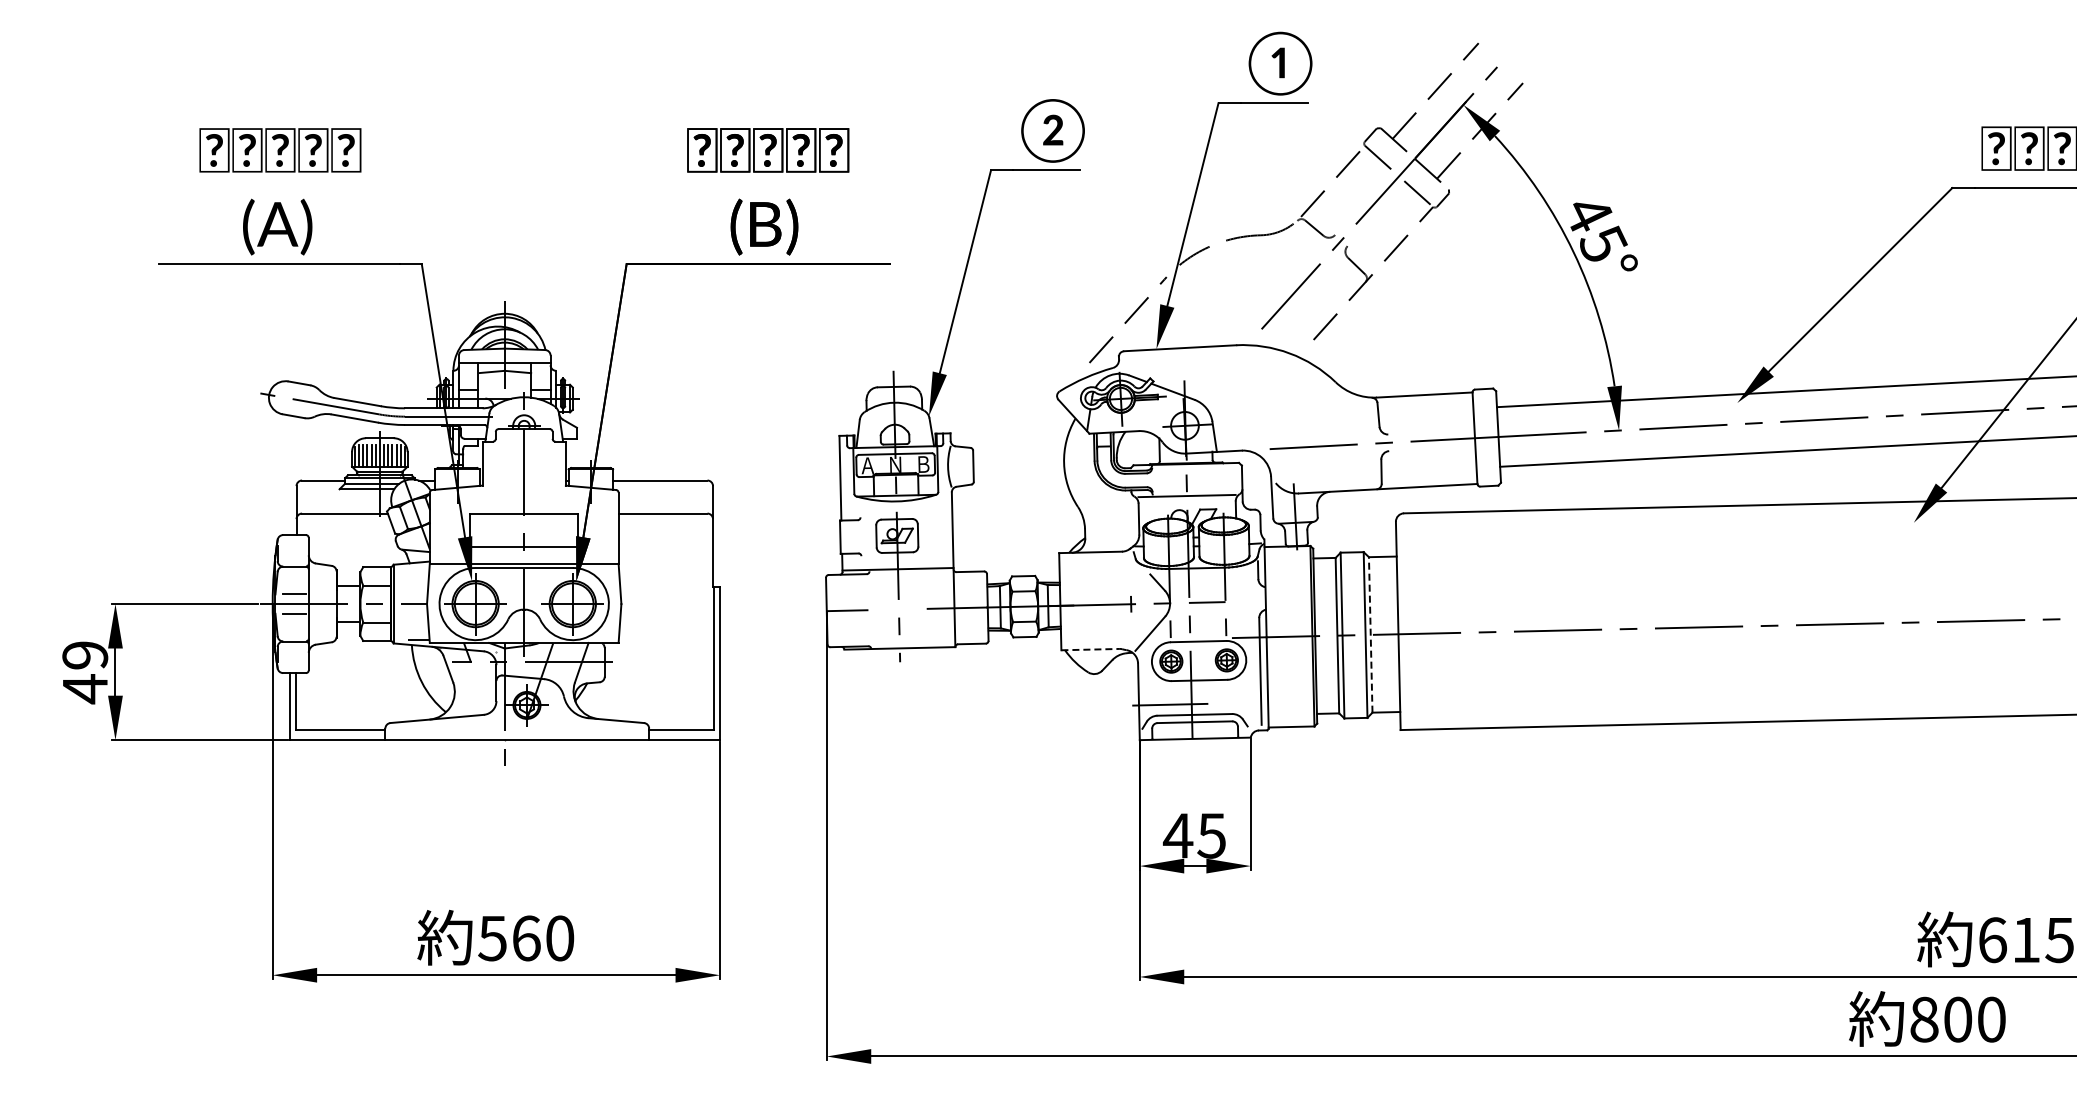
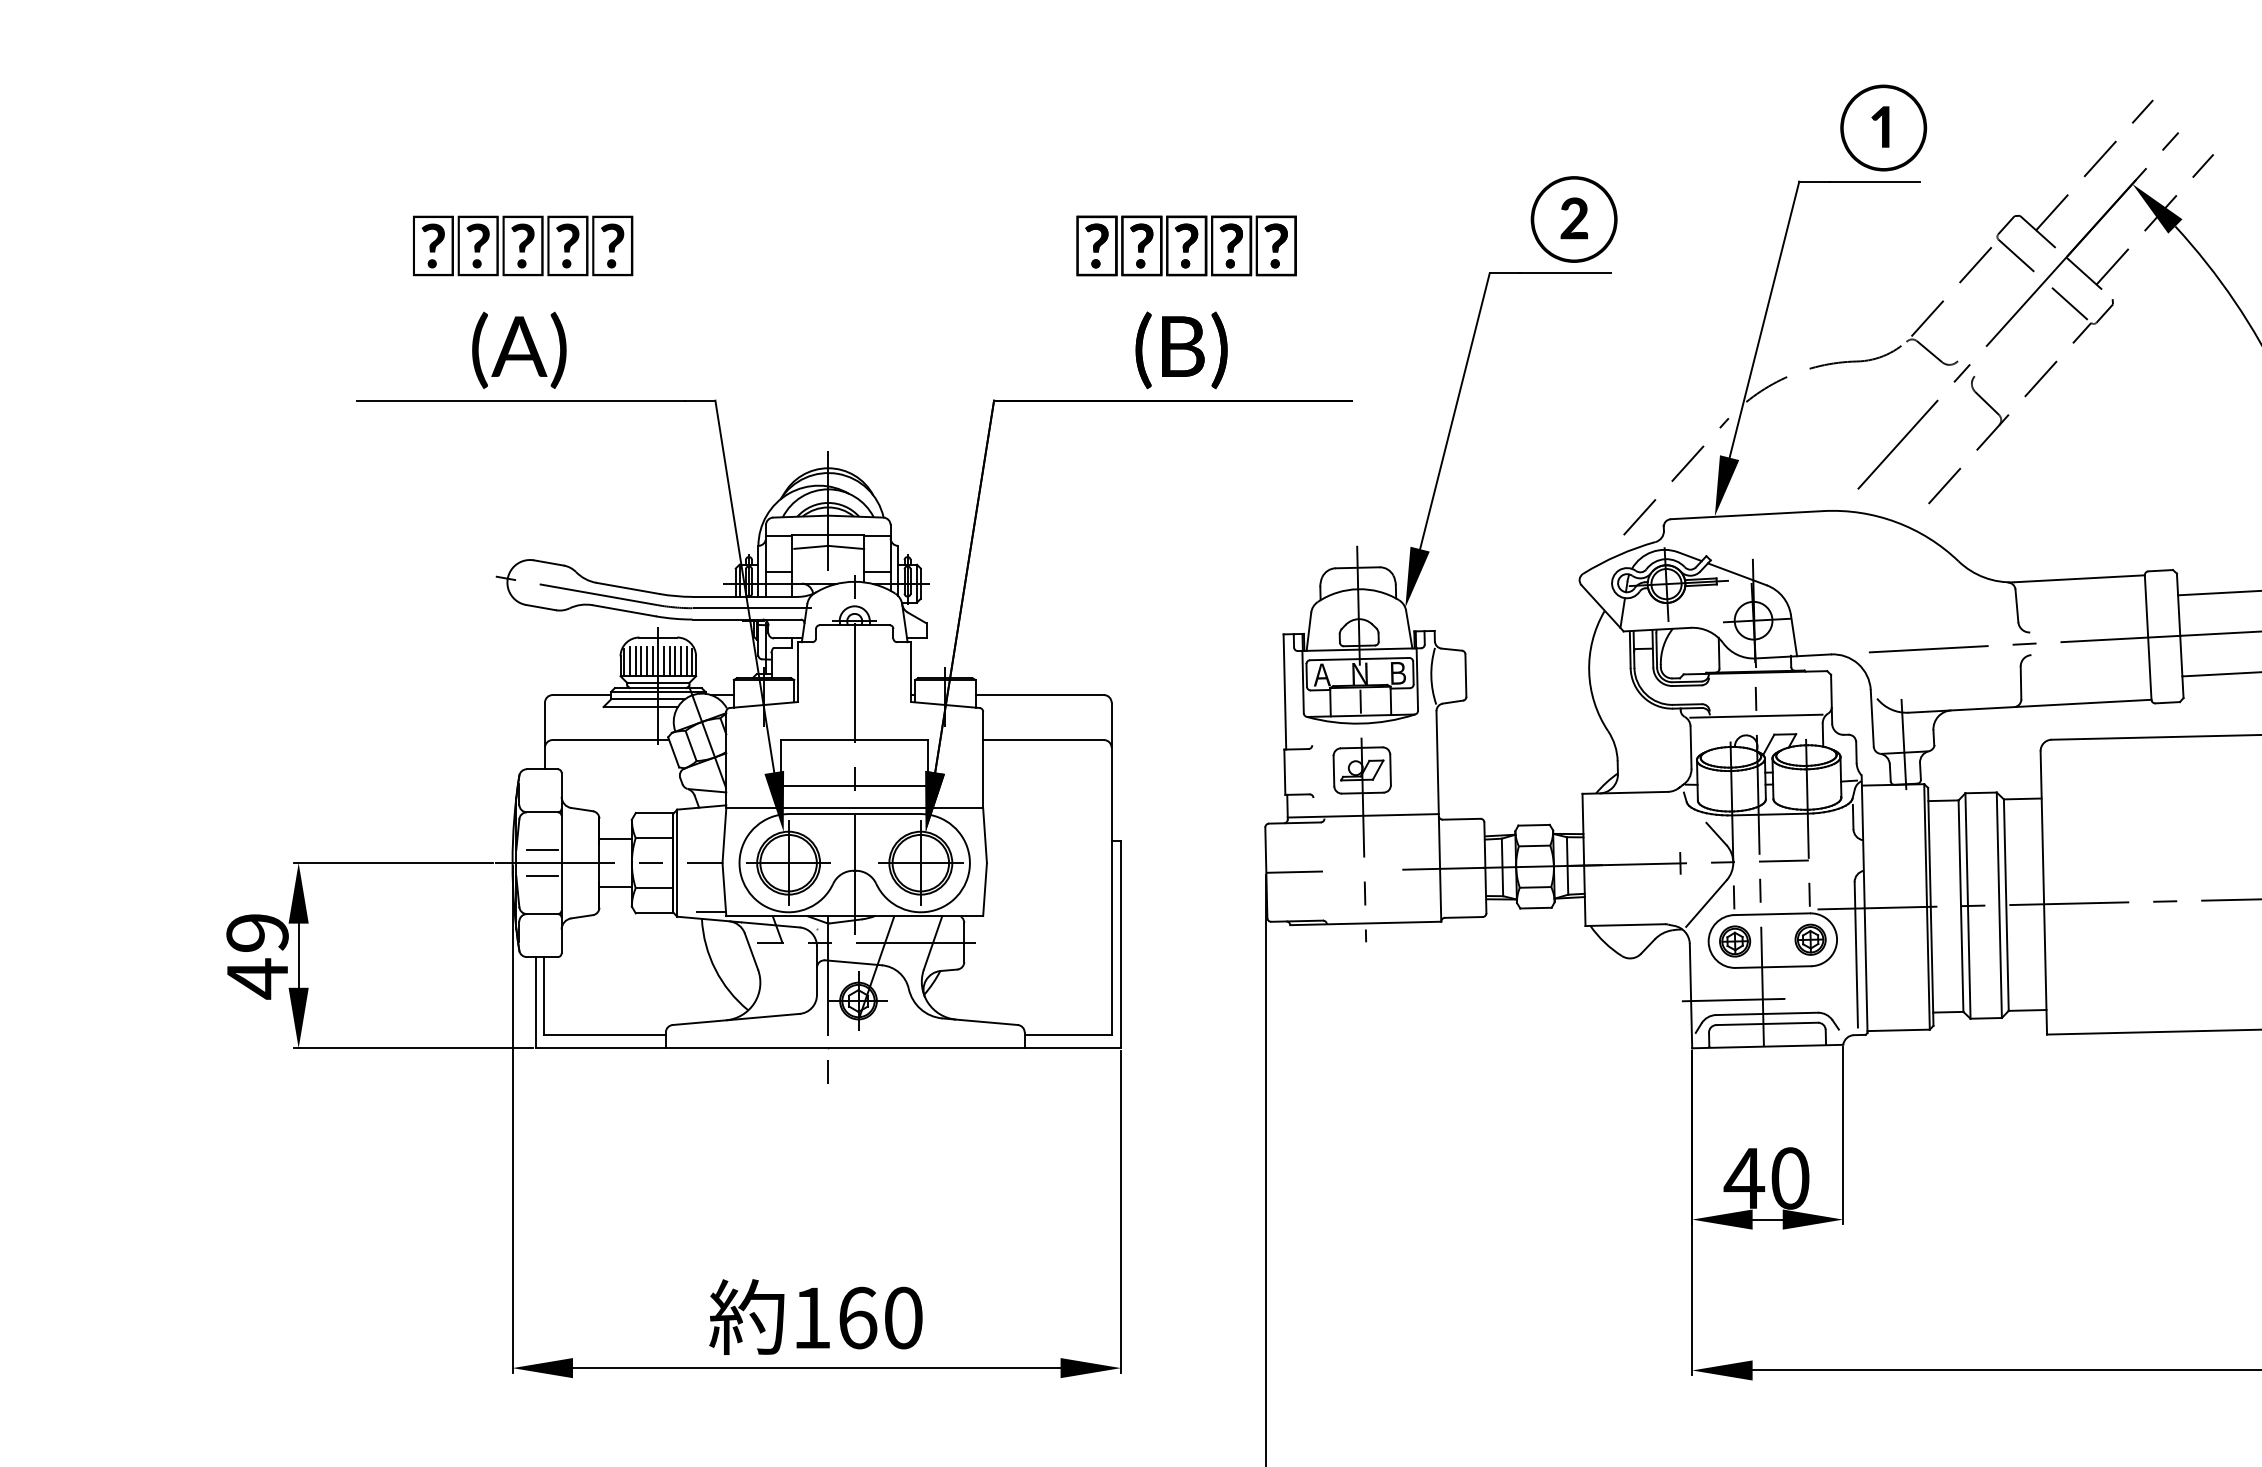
line: (1370, 634) -> (2006, 904), dashed -> solid
line: (1091, 649) -> (1626, 924), dashed -> solid
text: (1211, 835) -> (1789, 1177), 45 -> 40
text: (492, 938) -> (811, 1318), 560 -> 160

